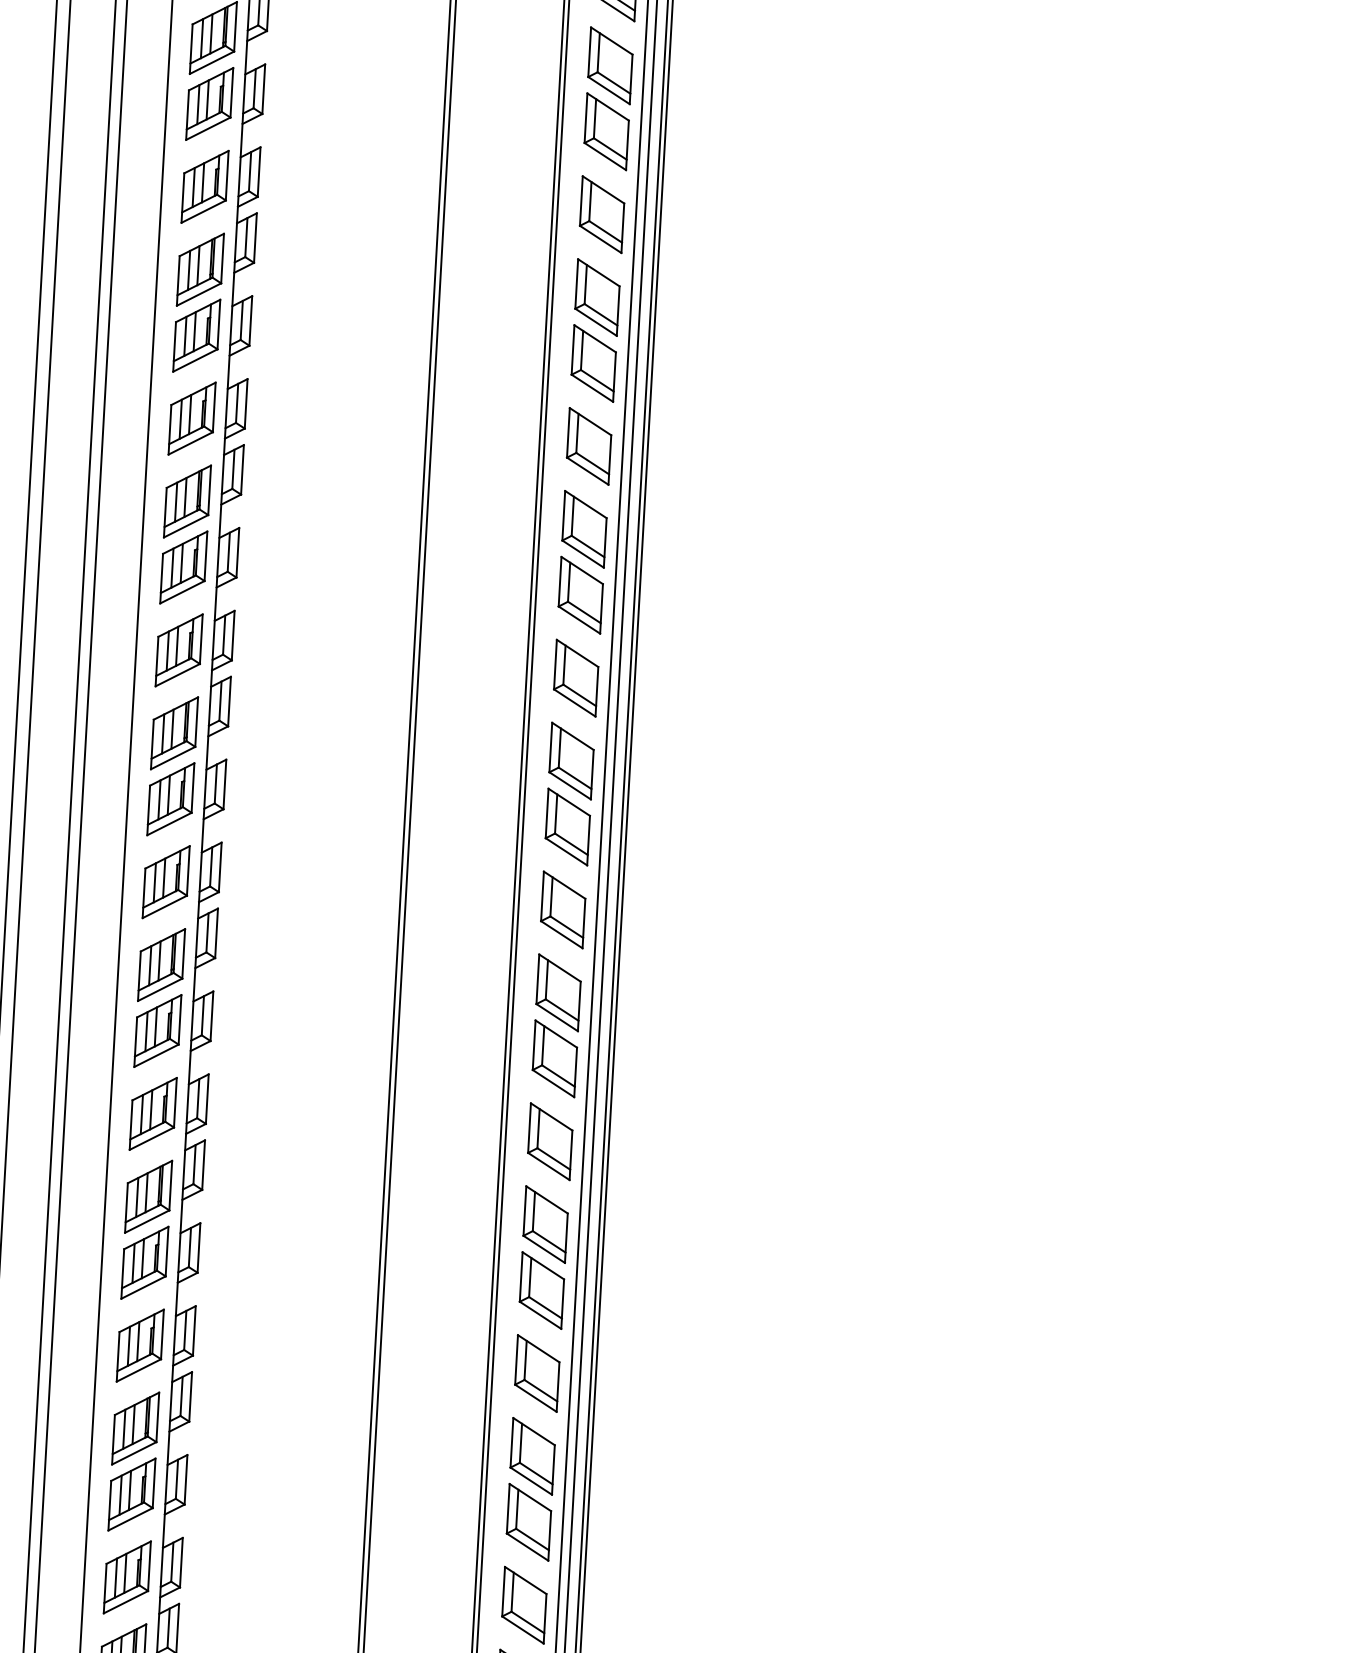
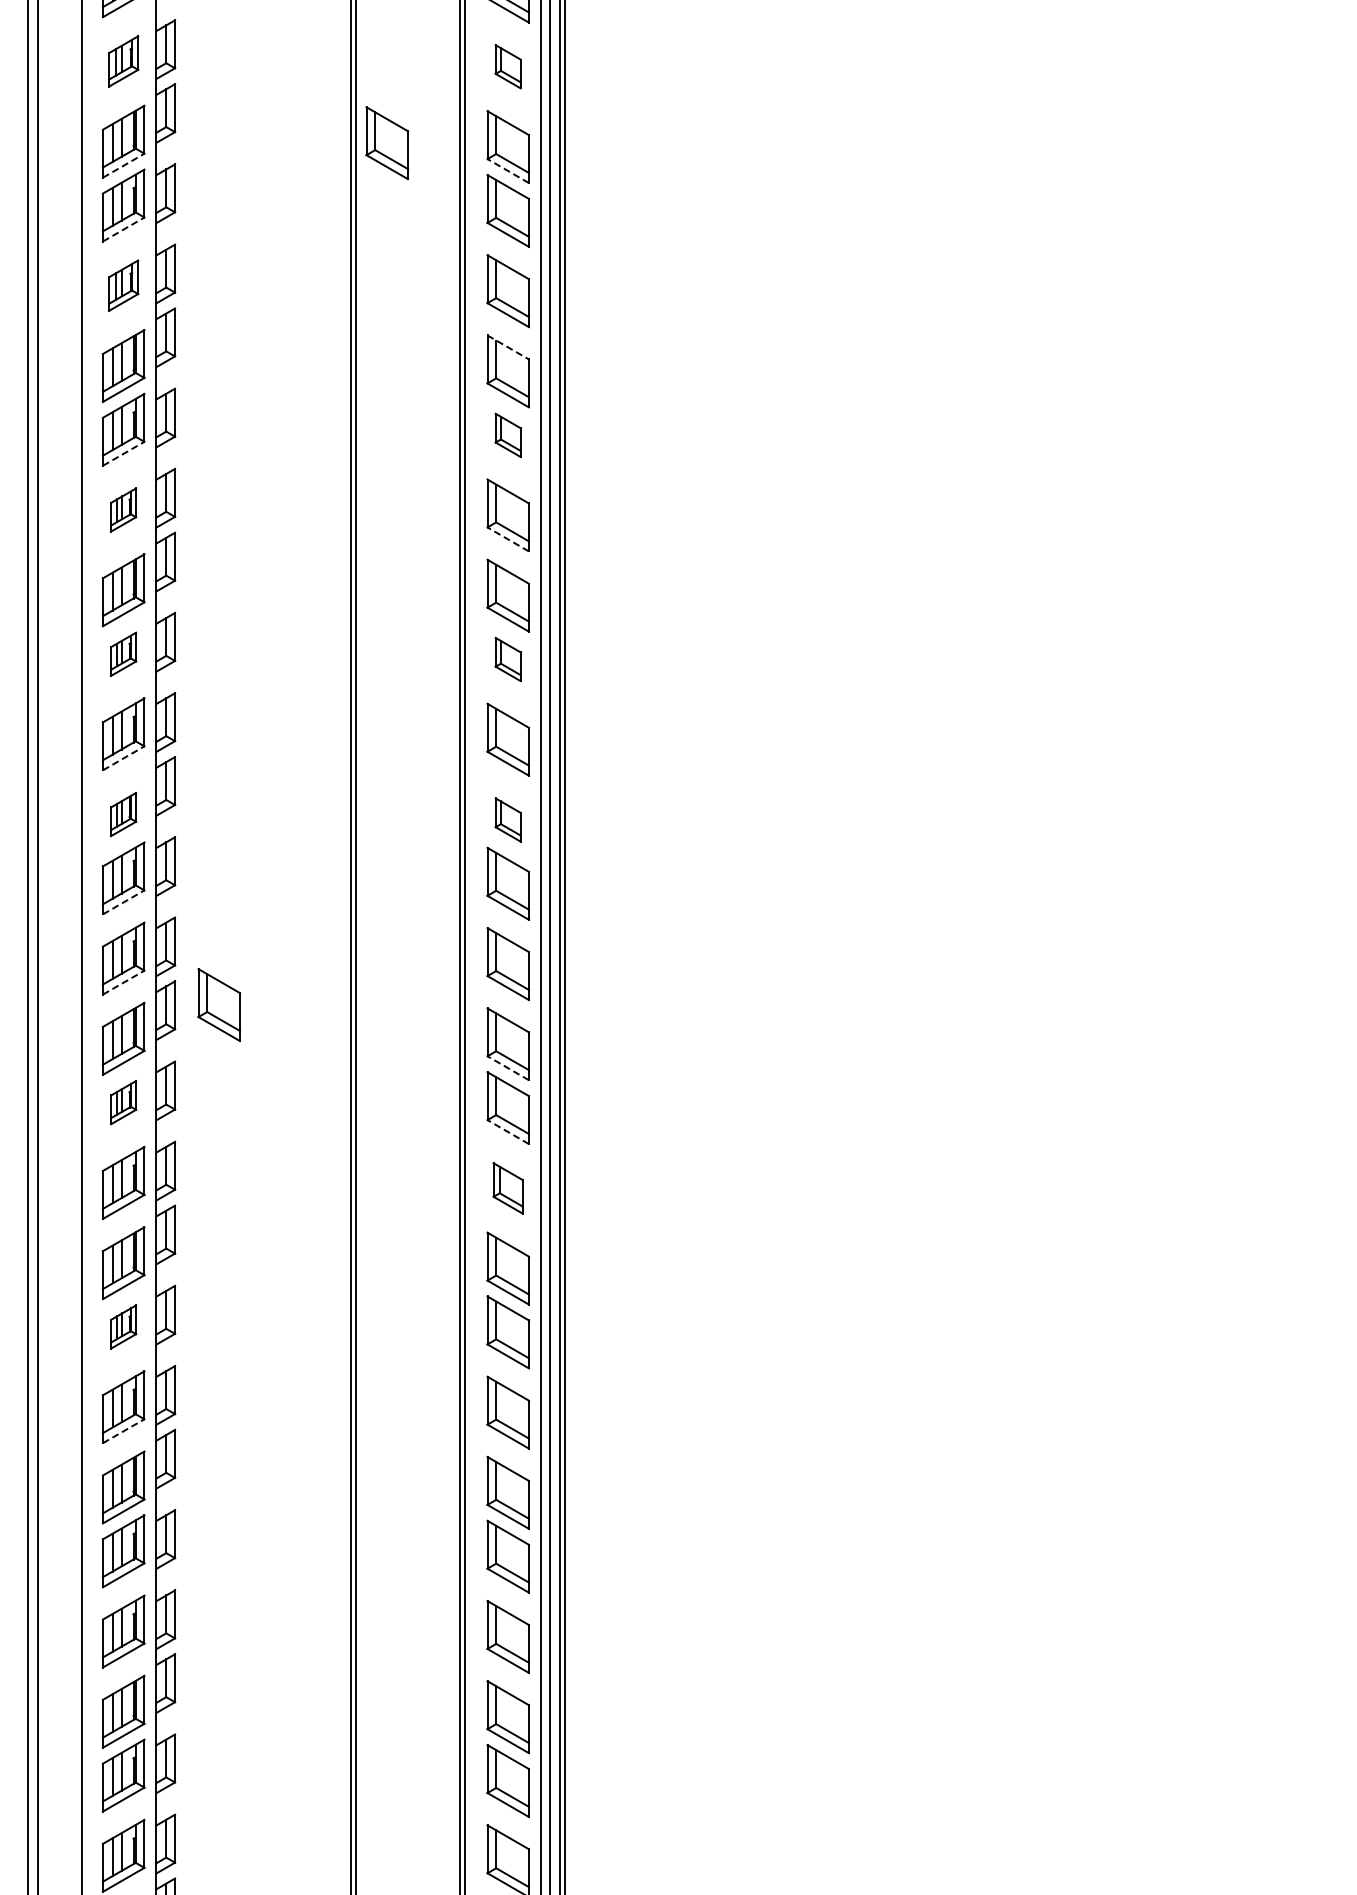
part: (204, 186) -> (123, 61), size x0.7
part: (601, 214) -> (507, 66), size x0.6
part: (471, 286) -> (386, 143), added
line: (198, 294) -> (123, 165), solid -> dashed
line: (596, 322) -> (508, 171), solid -> dashed
line: (195, 360) -> (123, 229), solid -> dashed
part: (191, 418) -> (123, 285), size x0.7
line: (586, 504) -> (508, 347), solid -> dashed
line: (182, 591) -> (123, 453), solid -> dashed
part: (580, 595) -> (507, 435), size x0.6
part: (178, 649) -> (123, 509), size x0.6
line: (575, 703) -> (508, 539), solid -> dashed
part: (170, 799) -> (123, 654), size x0.6
part: (567, 826) -> (507, 659), size x0.6
line: (164, 907) -> (123, 758), solid -> dashed
part: (161, 964) -> (123, 814), size x0.6
part: (557, 992) -> (507, 819), size x0.6
line: (156, 1055) -> (123, 902), solid -> dashed
line: (151, 1138) -> (123, 982), solid -> dashed
part: (248, 1167) -> (218, 1005), added
line: (544, 1249) -> (508, 1068), solid -> dashed
part: (144, 1262) -> (123, 1102), size x0.6
line: (540, 1315) -> (508, 1132), solid -> dashed
part: (536, 1373) -> (507, 1188), size x0.7
part: (131, 1493) -> (123, 1326), size x0.6
line: (125, 1602) -> (123, 1431), solid -> dashed

